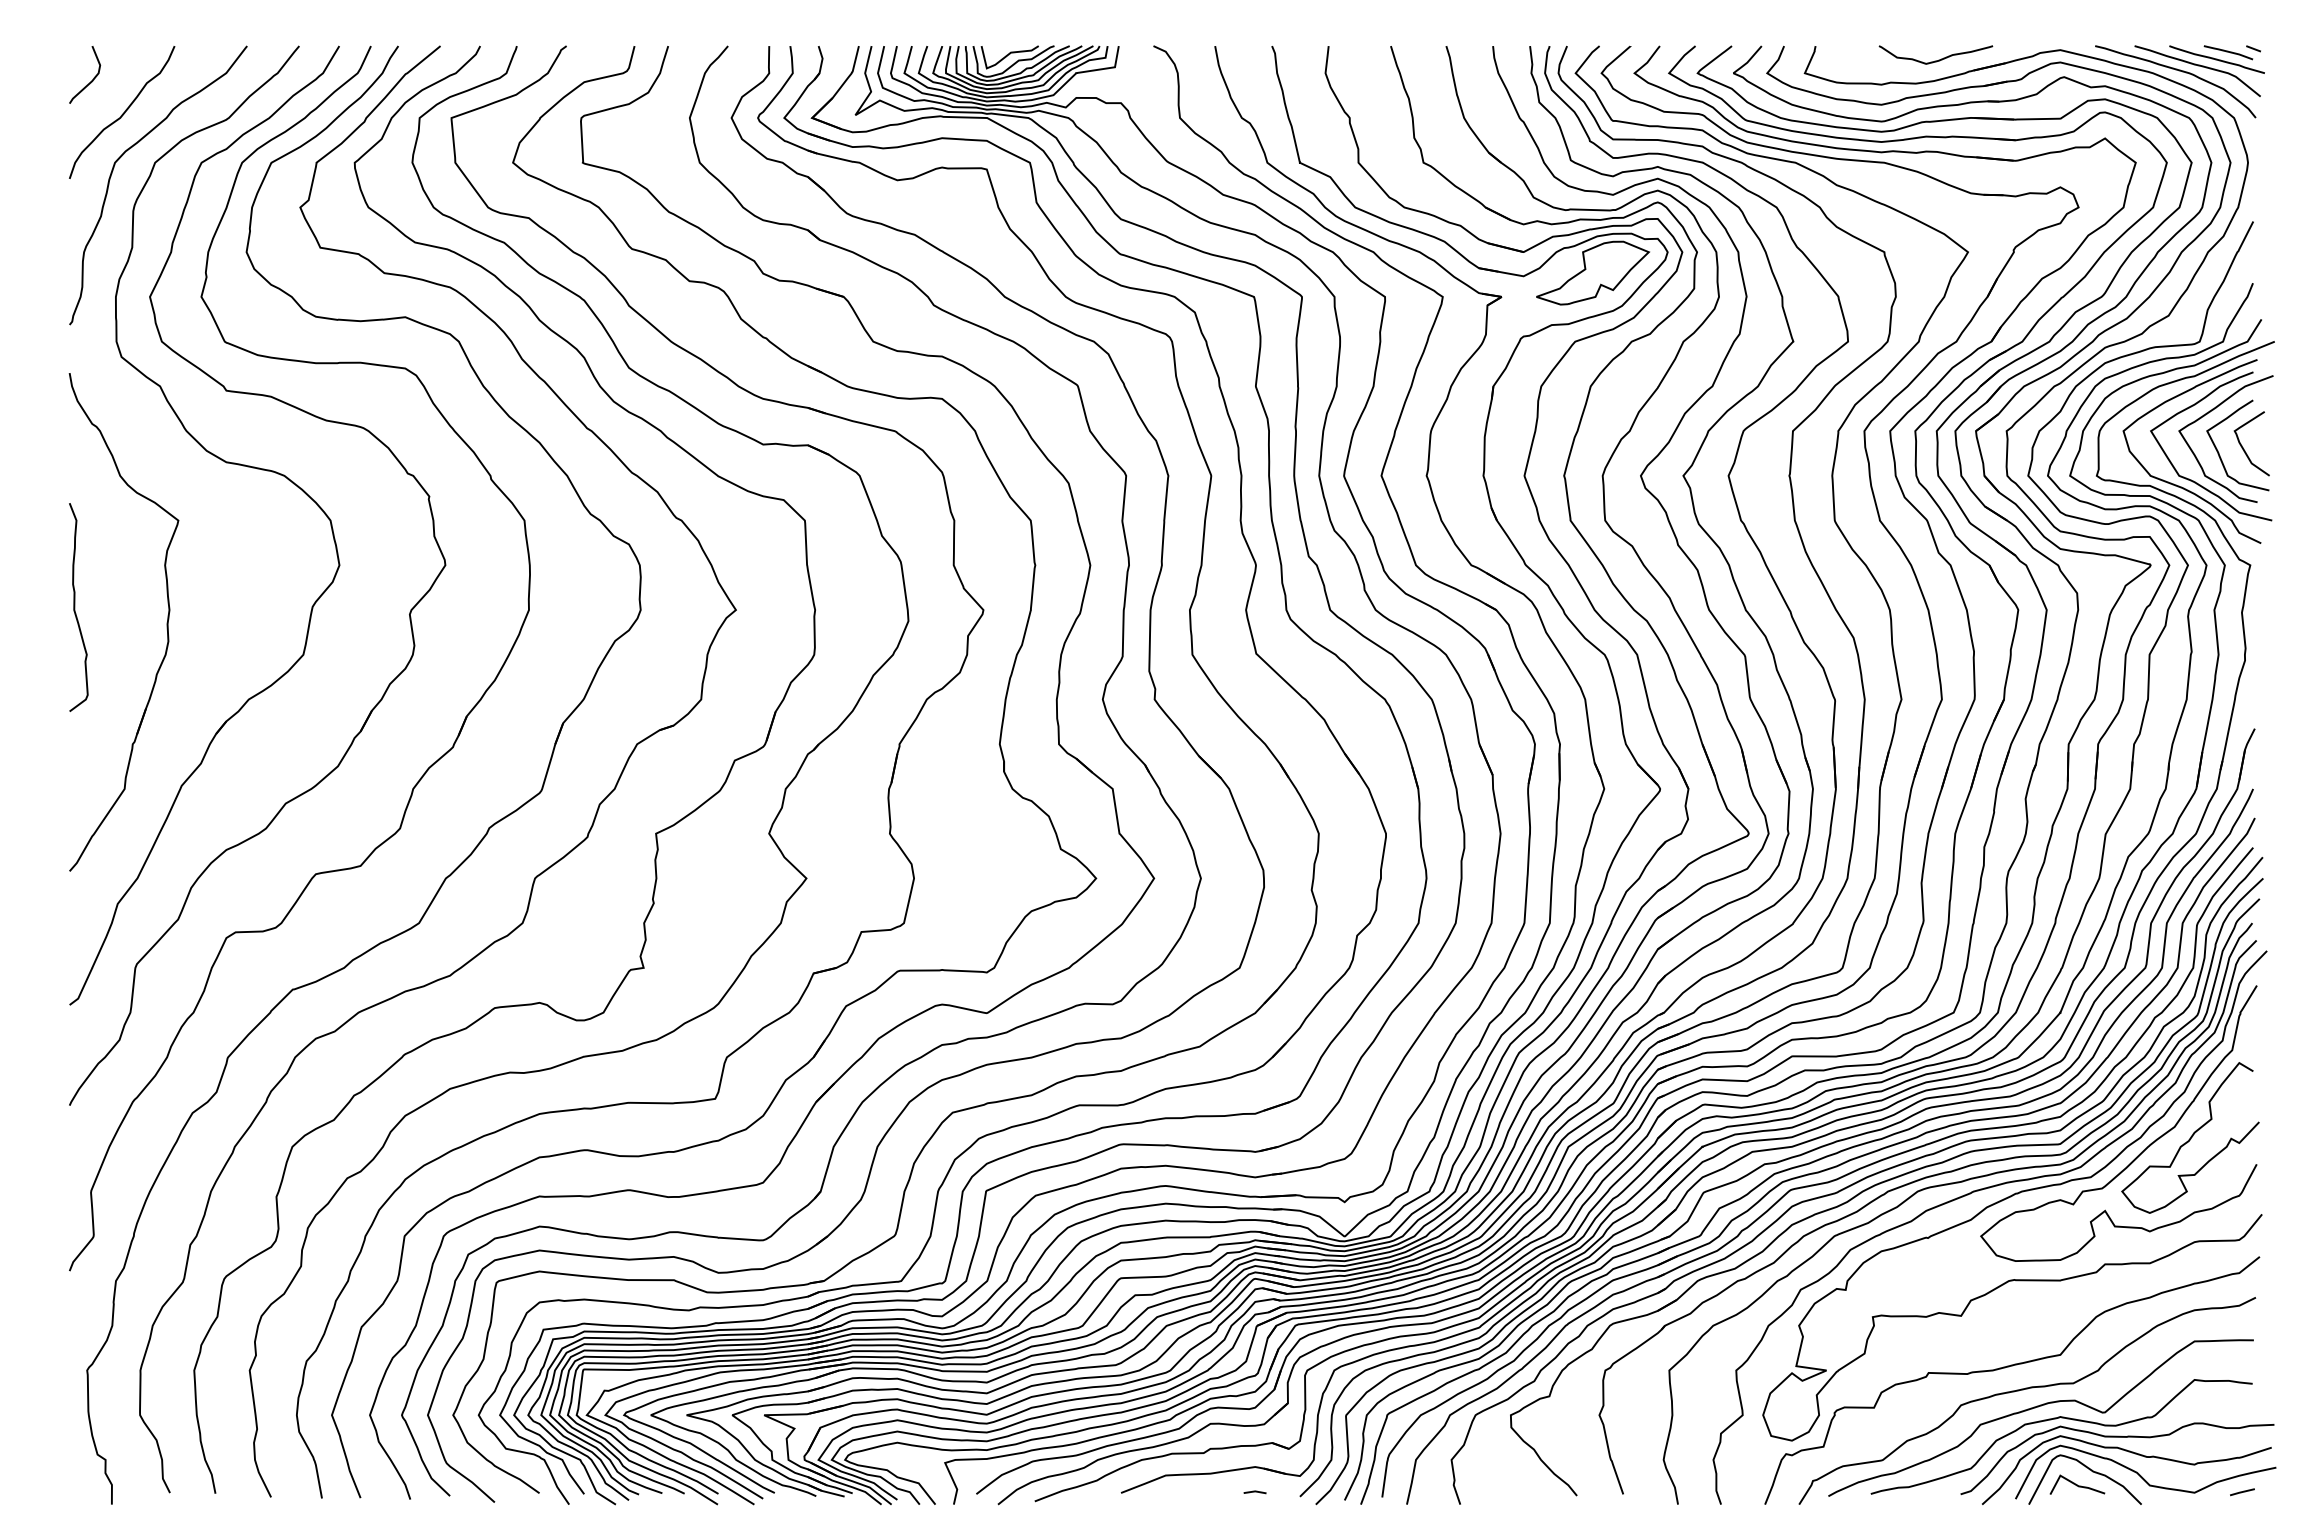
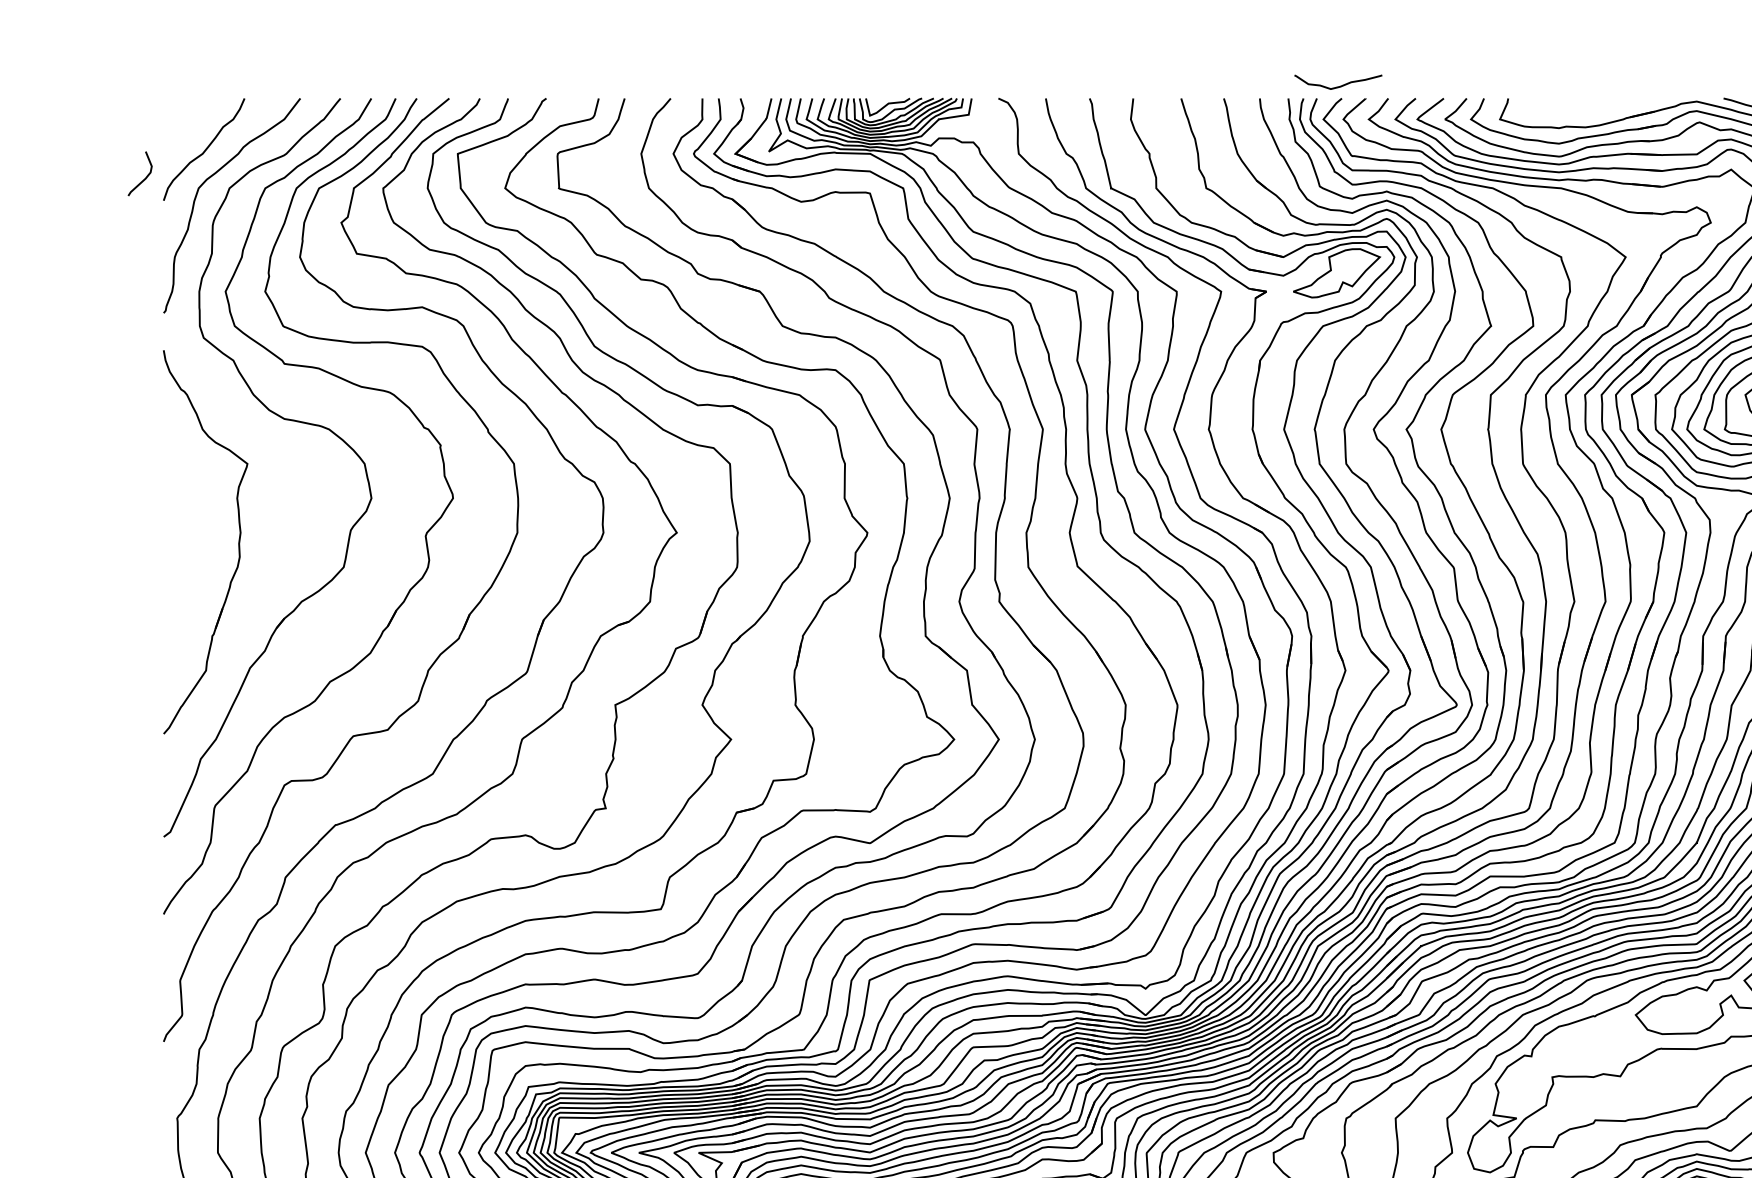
curve: (1938, 59) -> (1340, 85), moved
curve: (91, 80) -> (145, 178), moved
curve: (75, 607) -> (168, 530), removed

